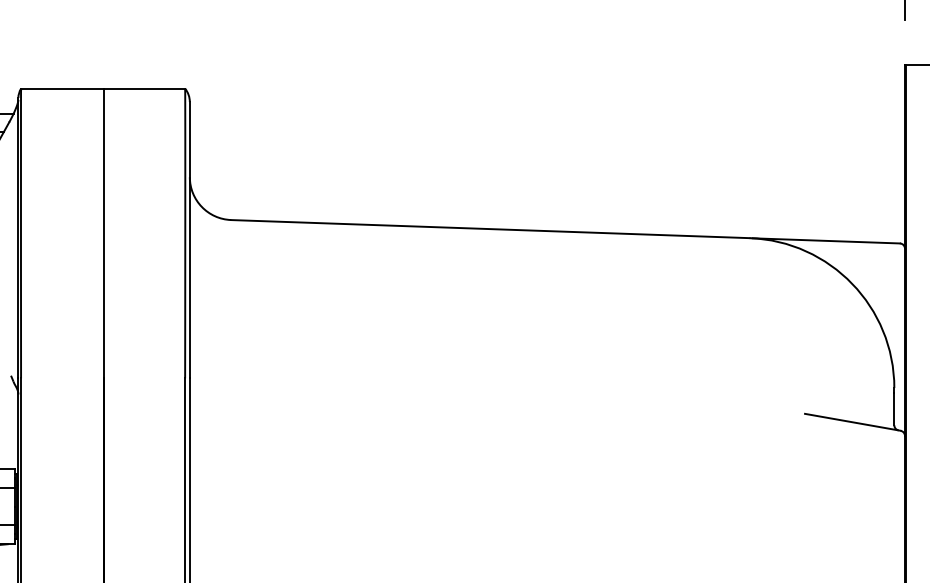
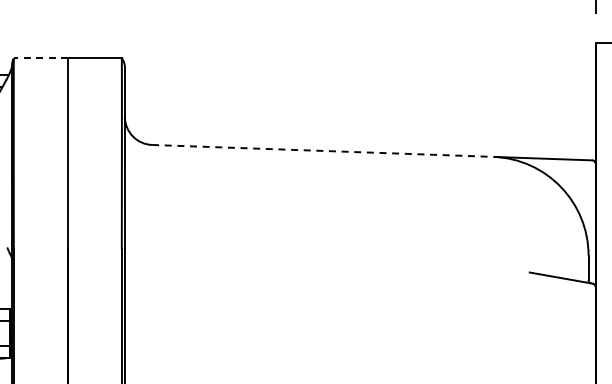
line: (61, 88) -> (40, 58), solid -> dashed
line: (490, 228) -> (322, 150), solid -> dashed

